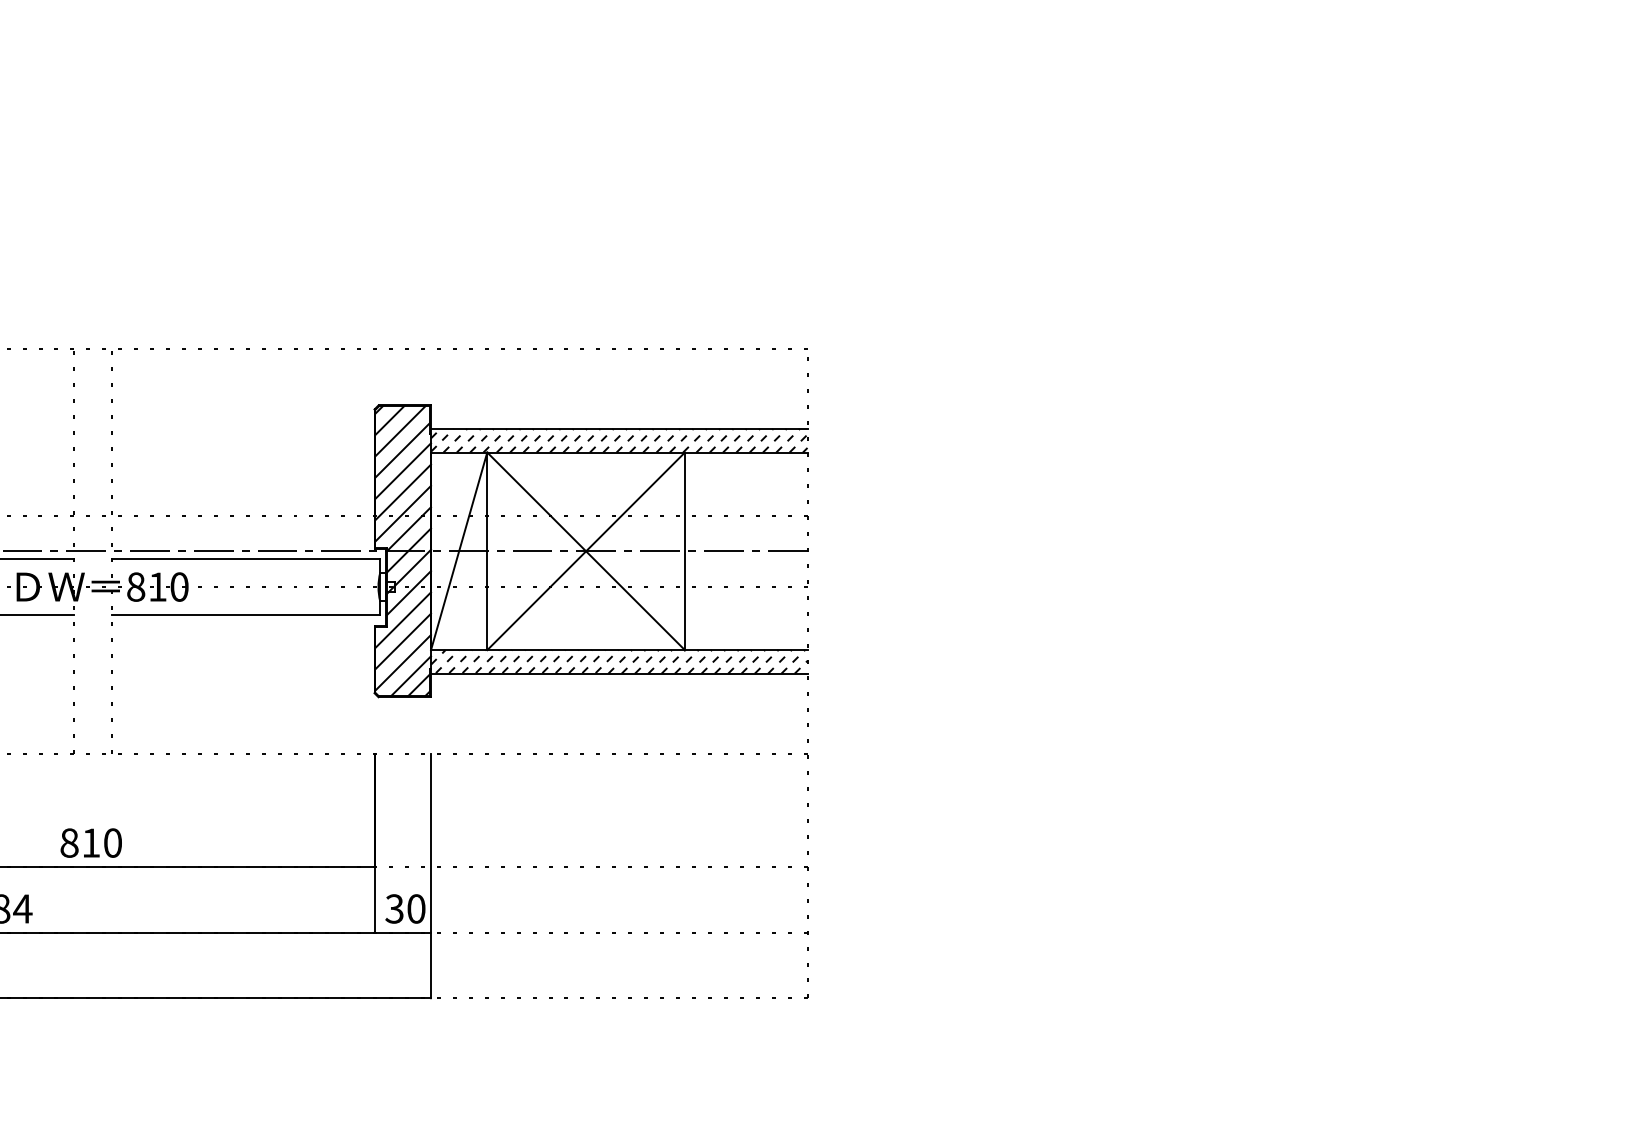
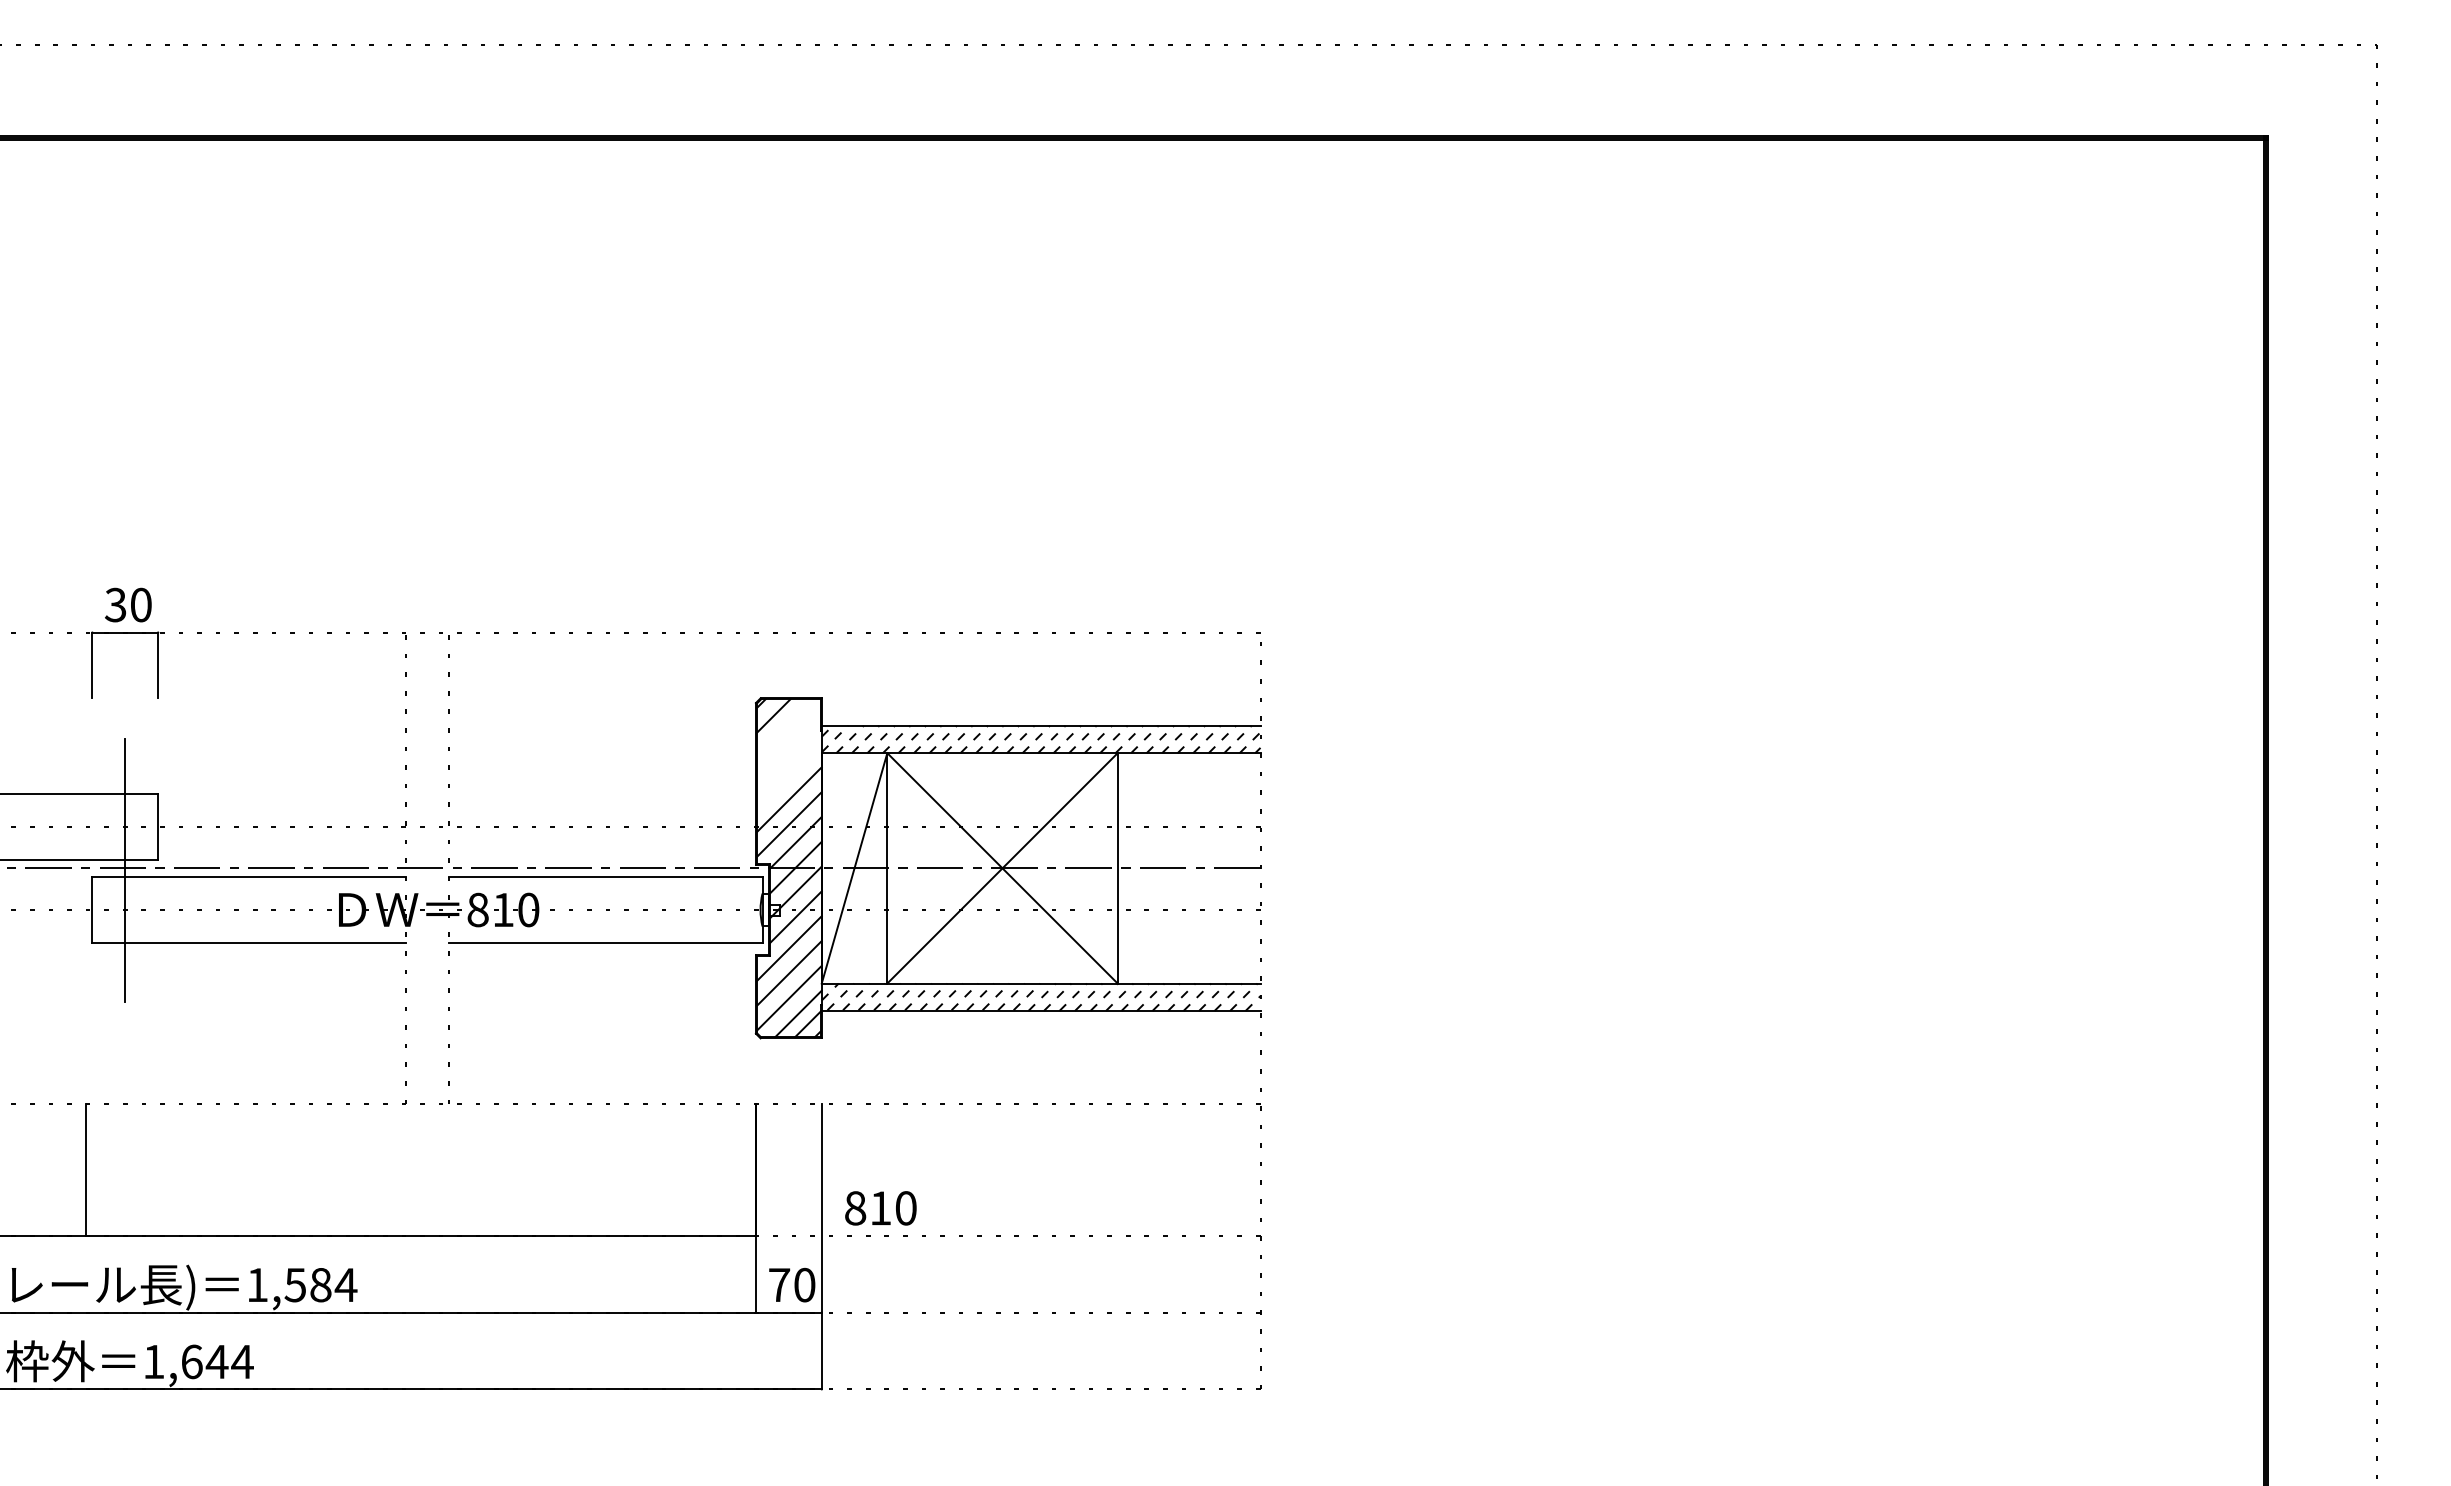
line: (400, 431) -> (786, 728), removed
line: (402, 450) -> (788, 750), removed
line: (403, 470) -> (789, 774), removed
text: (90, 843) -> (880, 1208), moved
text: (394, 908) -> (779, 1284), 30 -> 70

